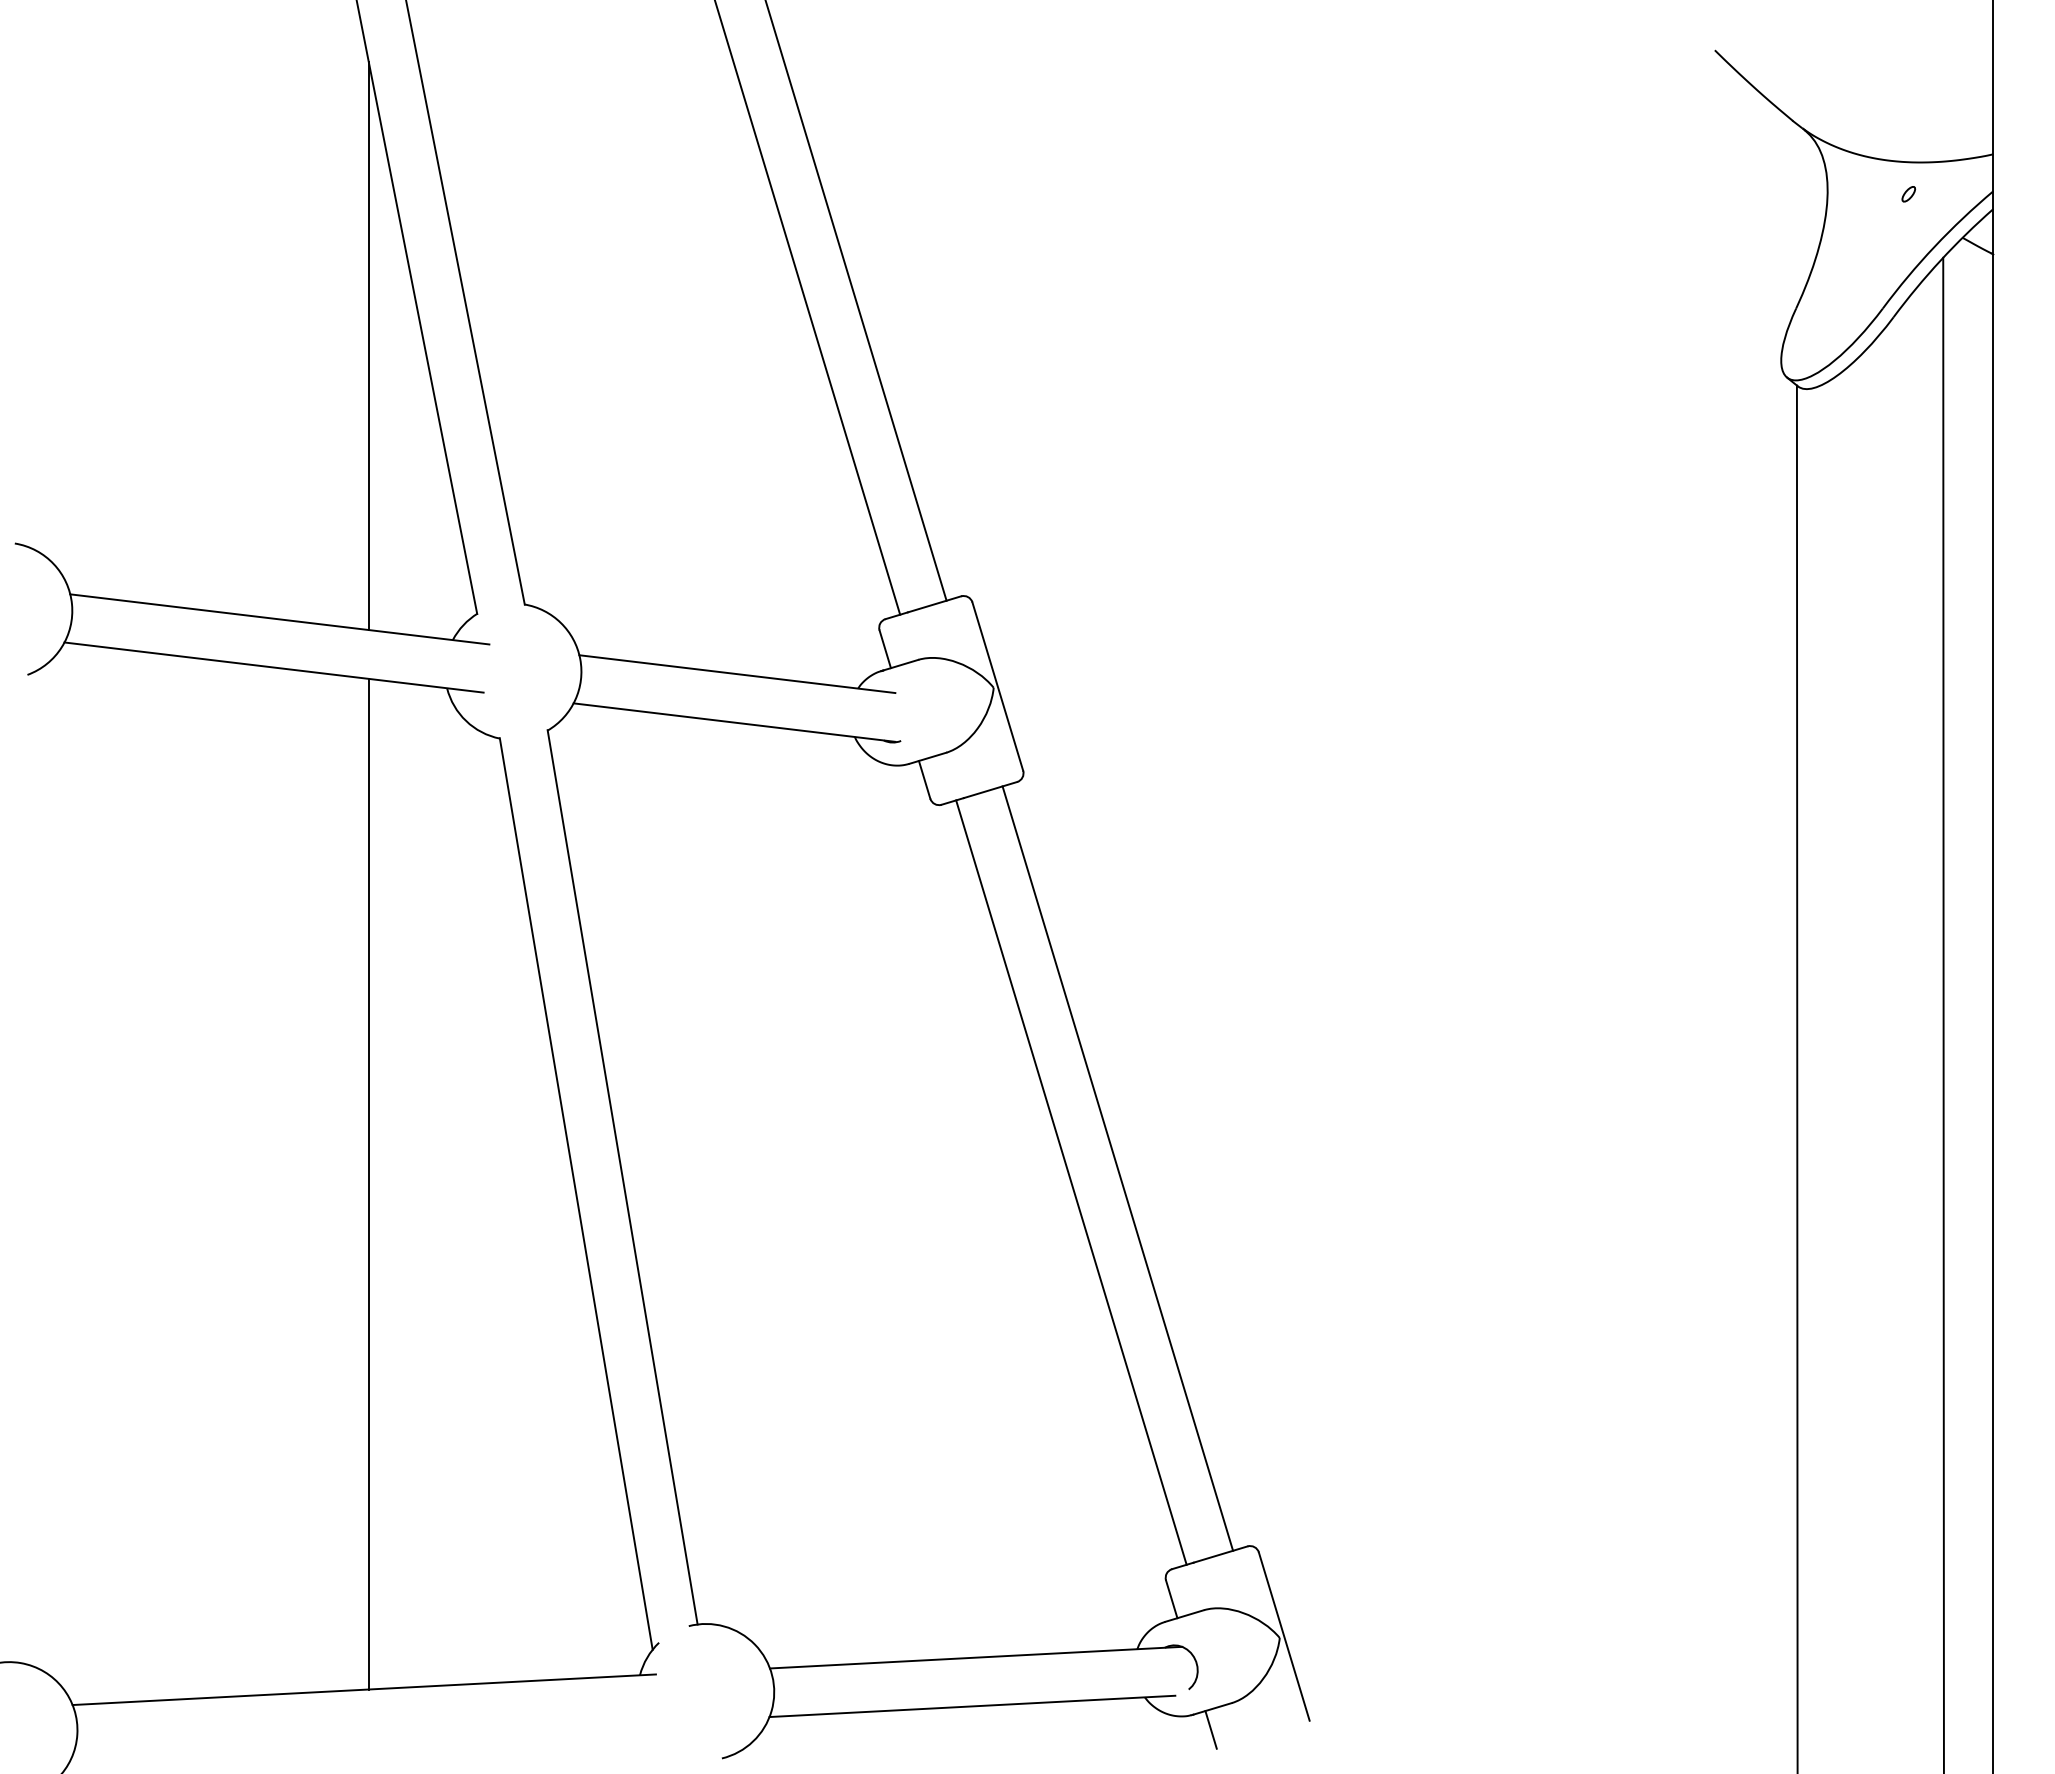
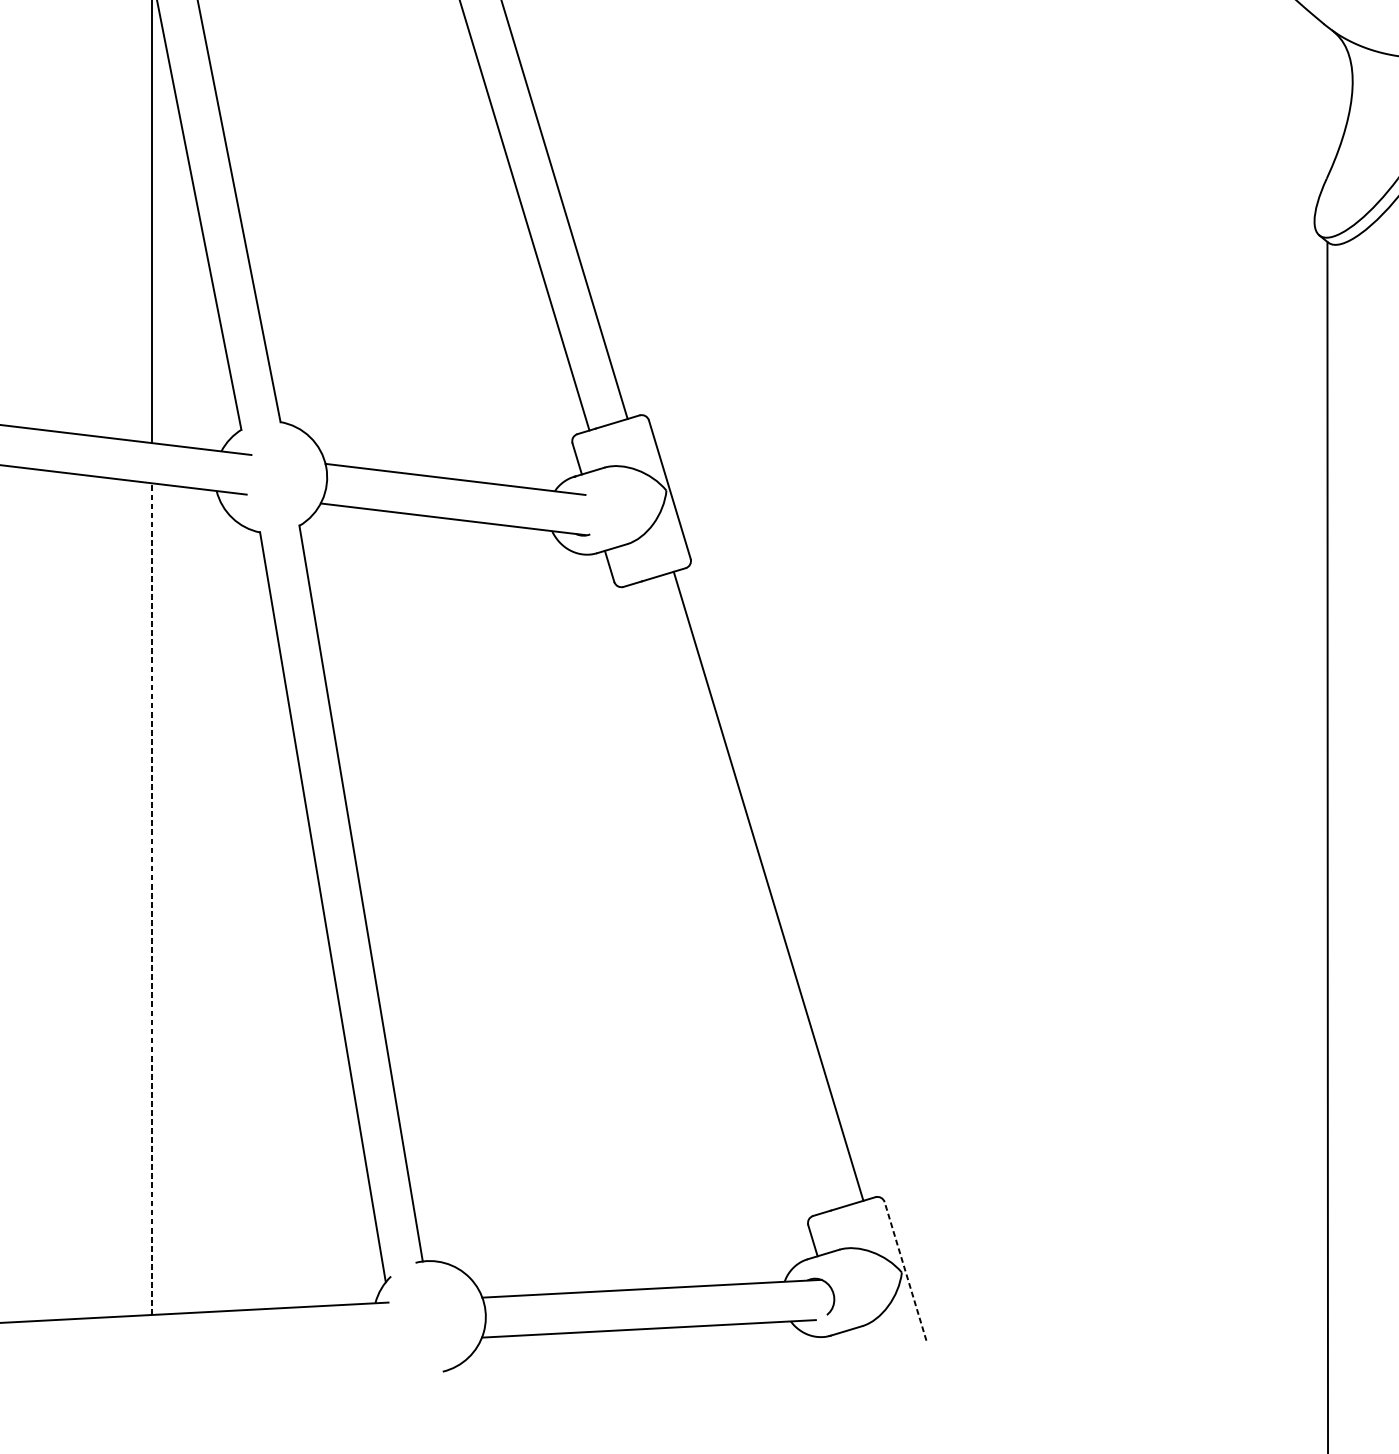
line: (1071, 1182) -> (730, 897), removed
line: (368, 1183) -> (151, 898), solid -> dashed
line: (1284, 1636) -> (905, 1271), solid -> dashed
line: (1210, 1729) -> (844, 1347), removed

